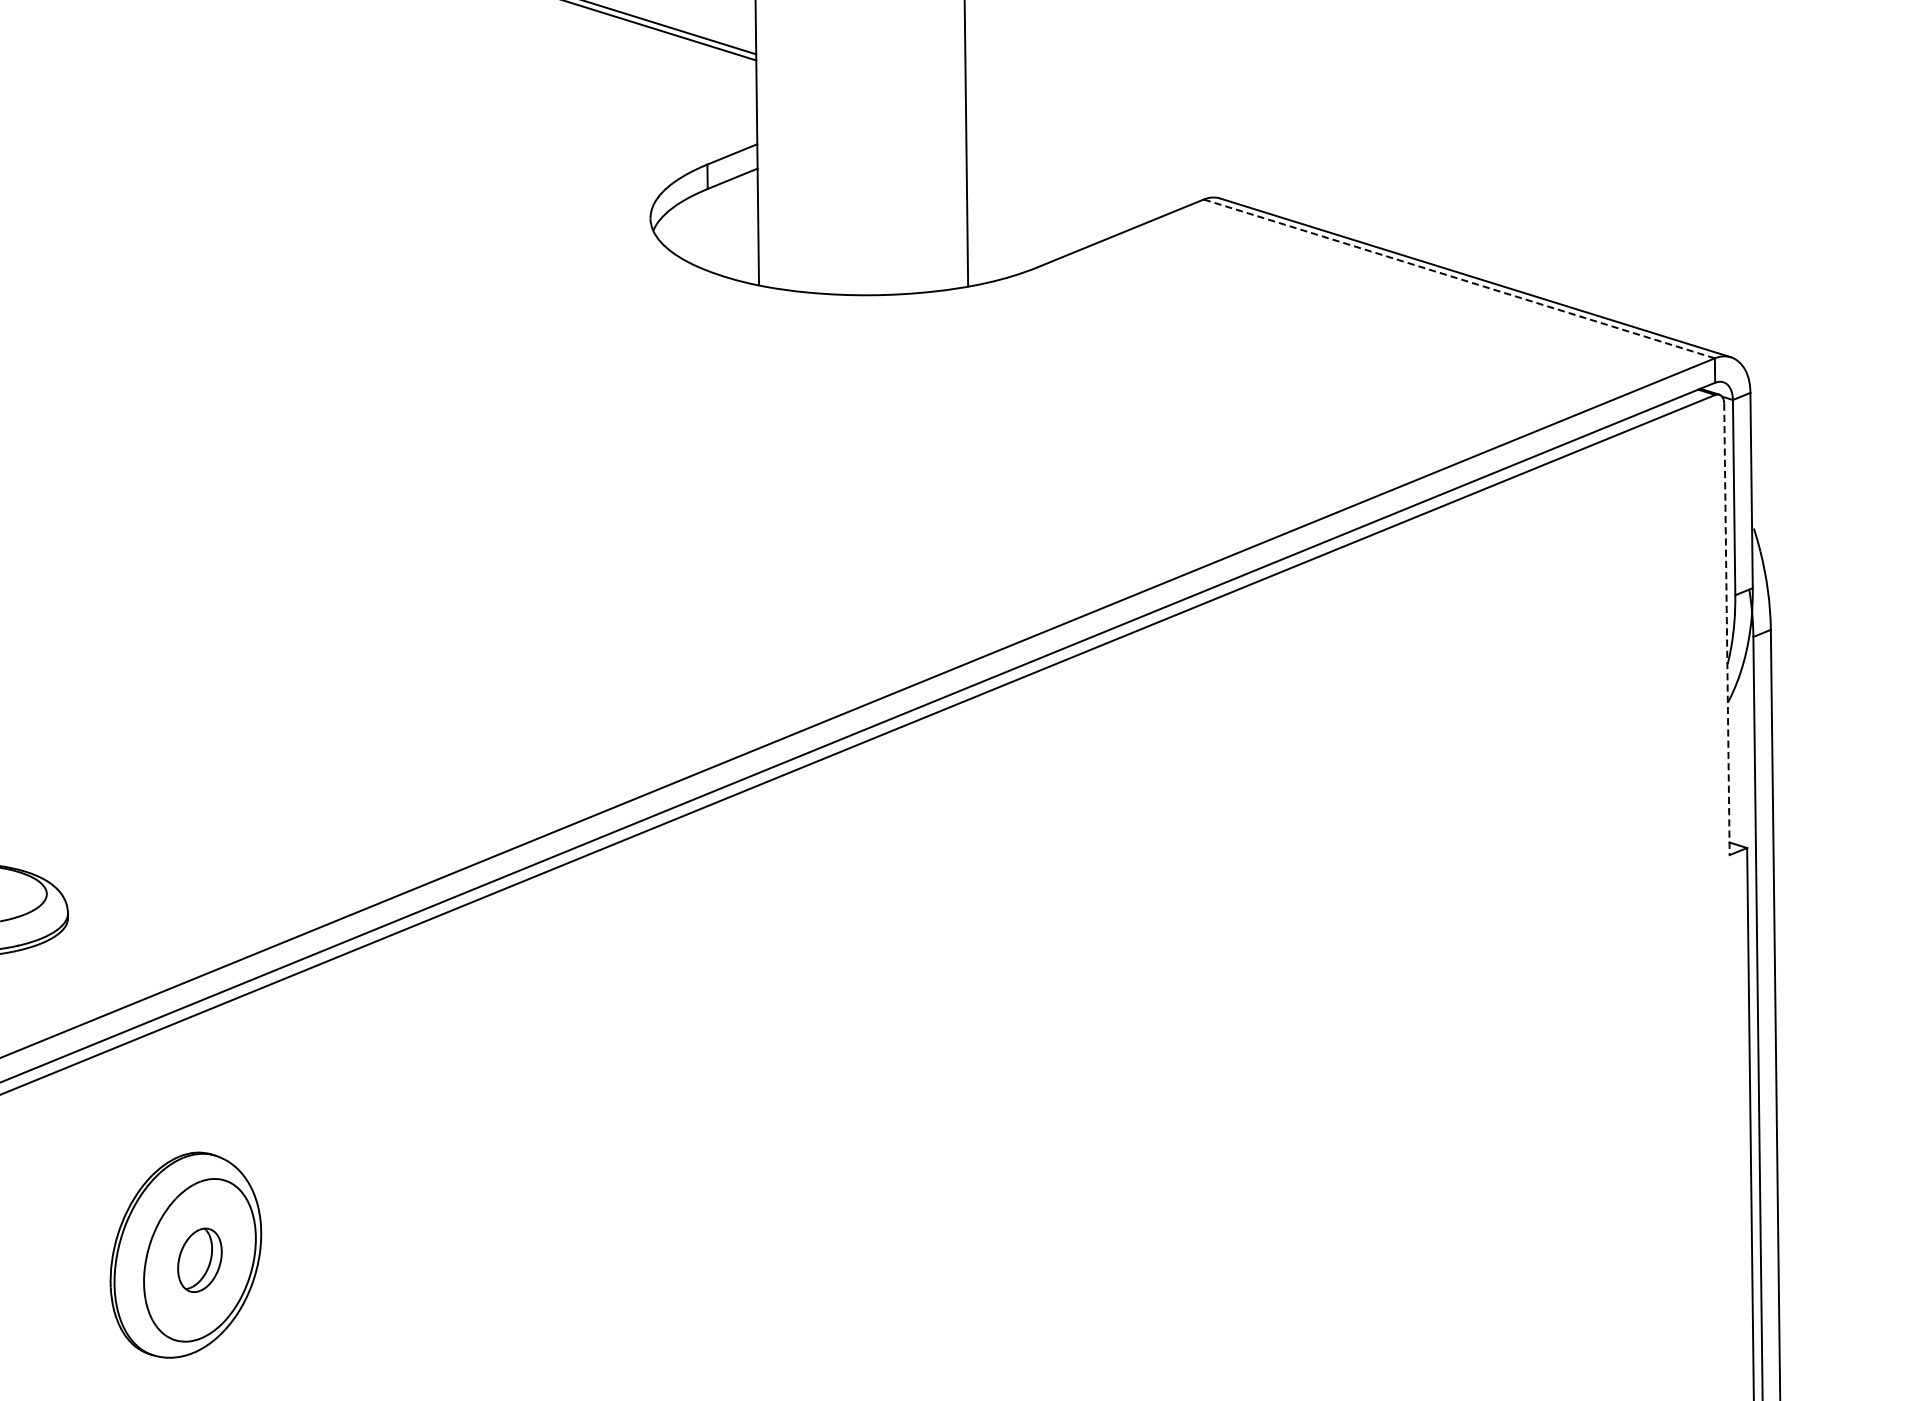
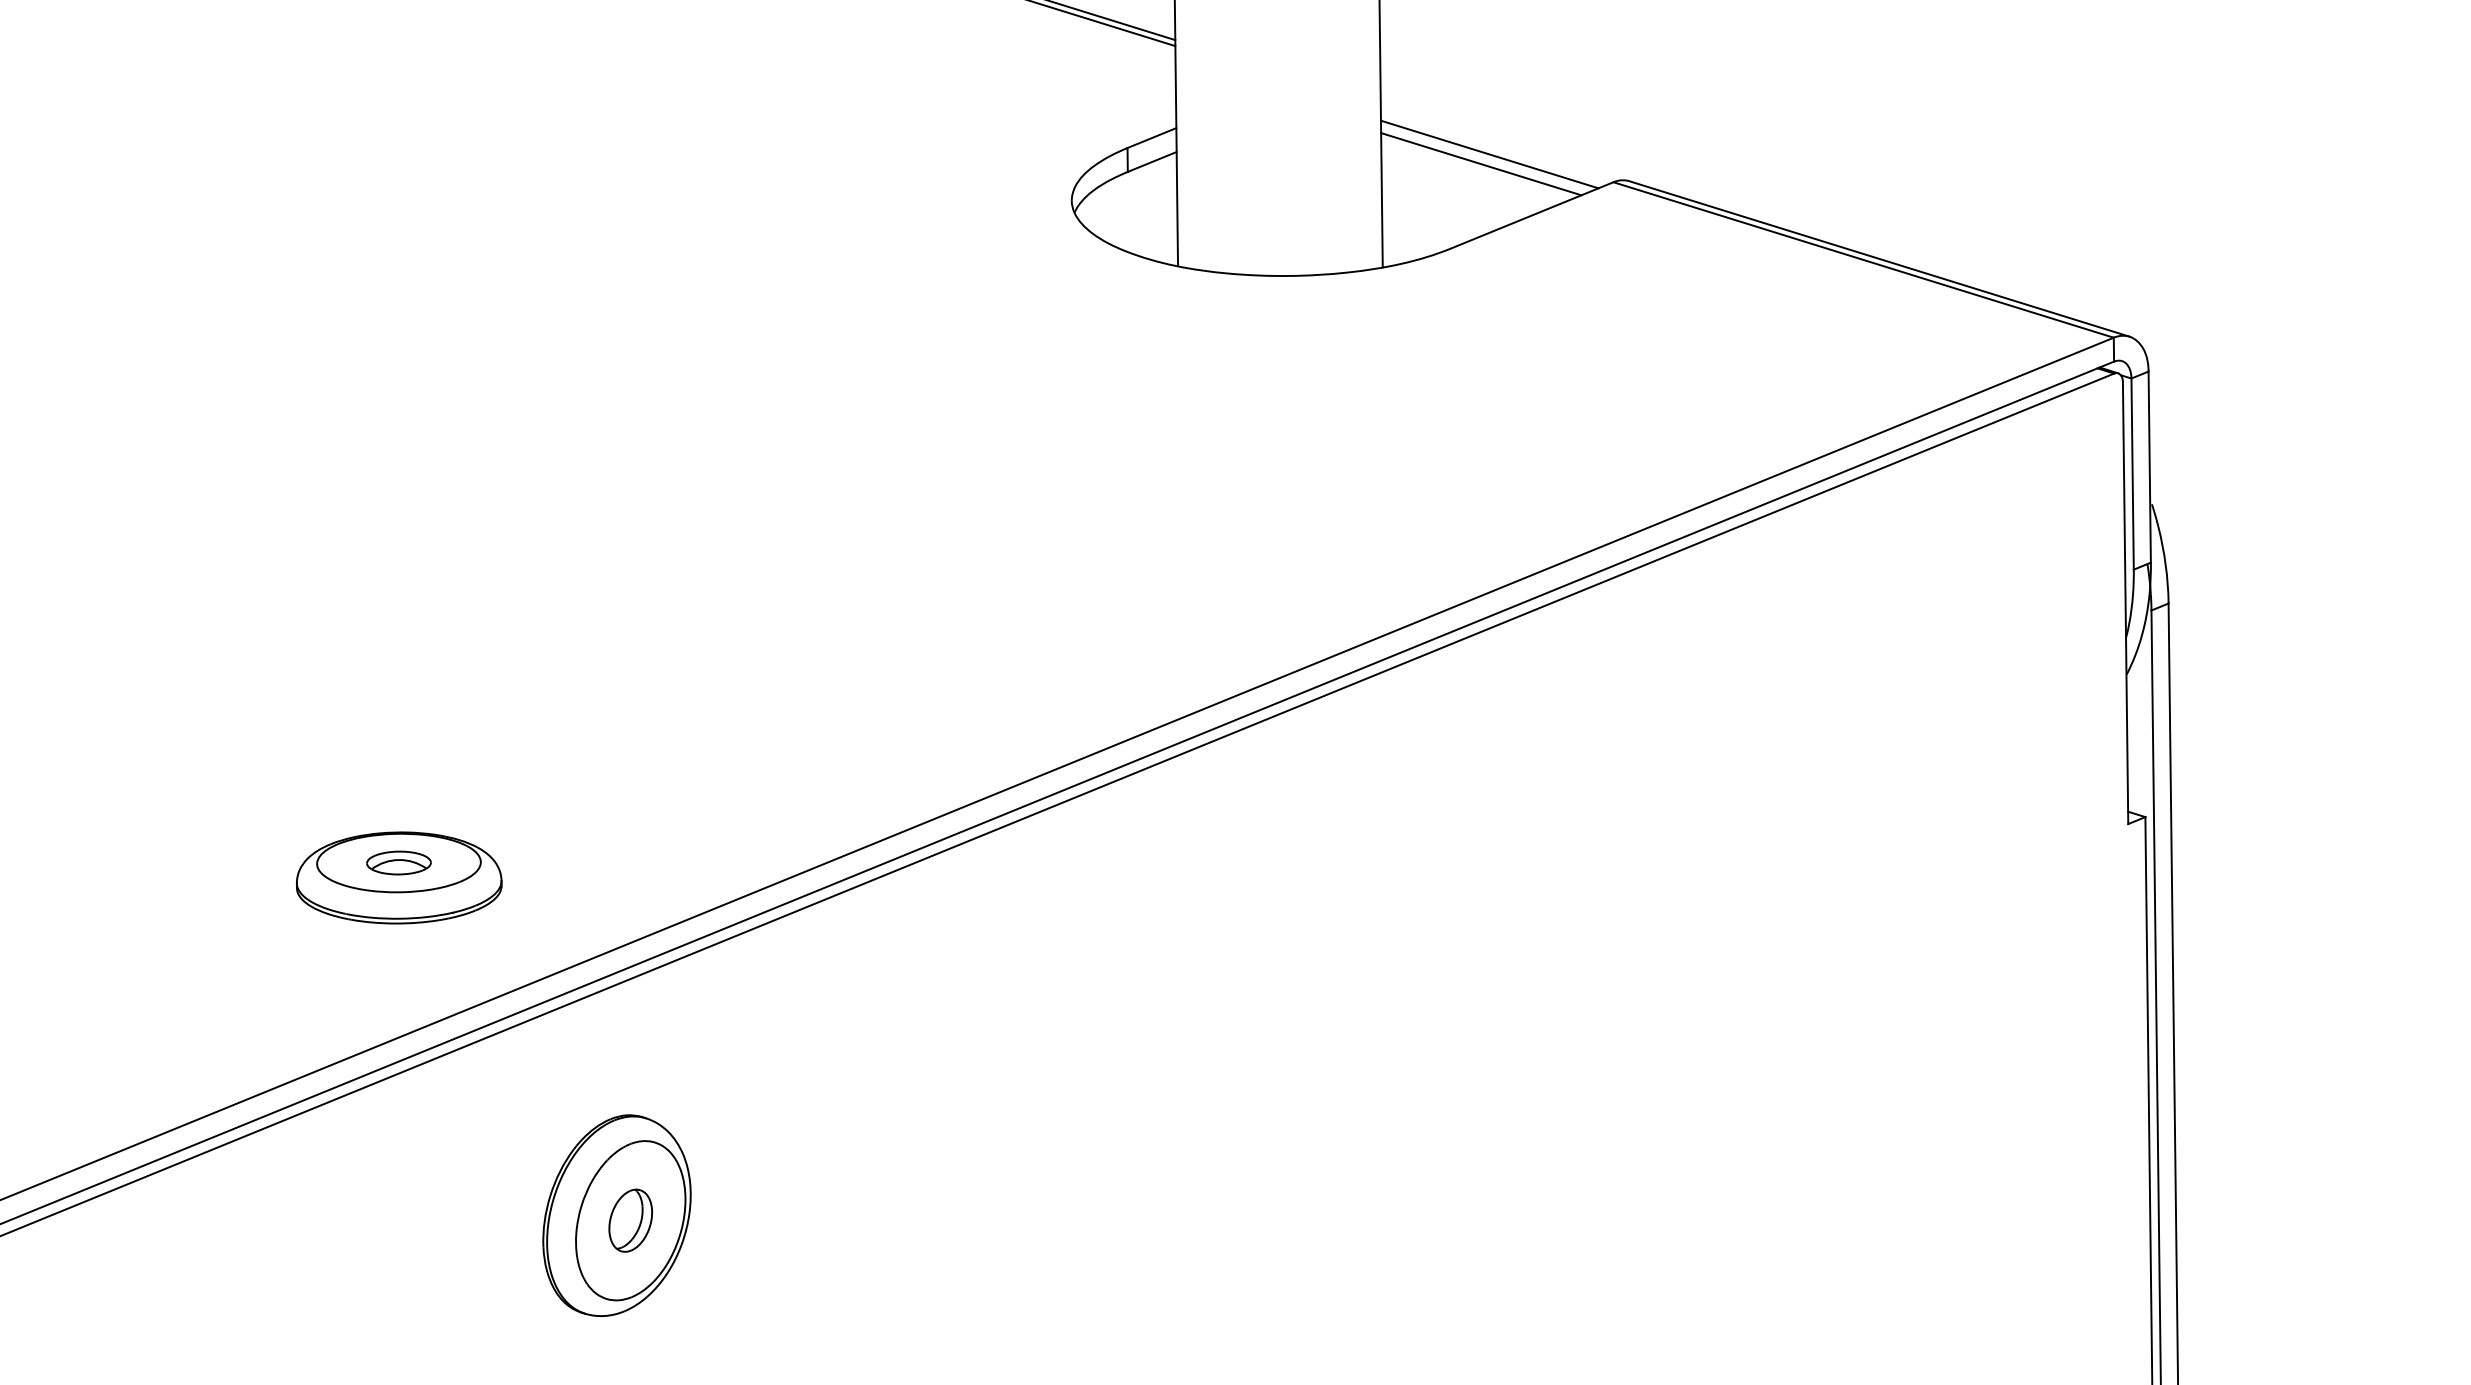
line: (1077, 171) -> (1489, 154), added
line: (1069, 181) -> (1481, 164), added
line: (1459, 278) -> (1863, 259), dashed -> solid
line: (1726, 629) -> (2125, 603), dashed -> solid

